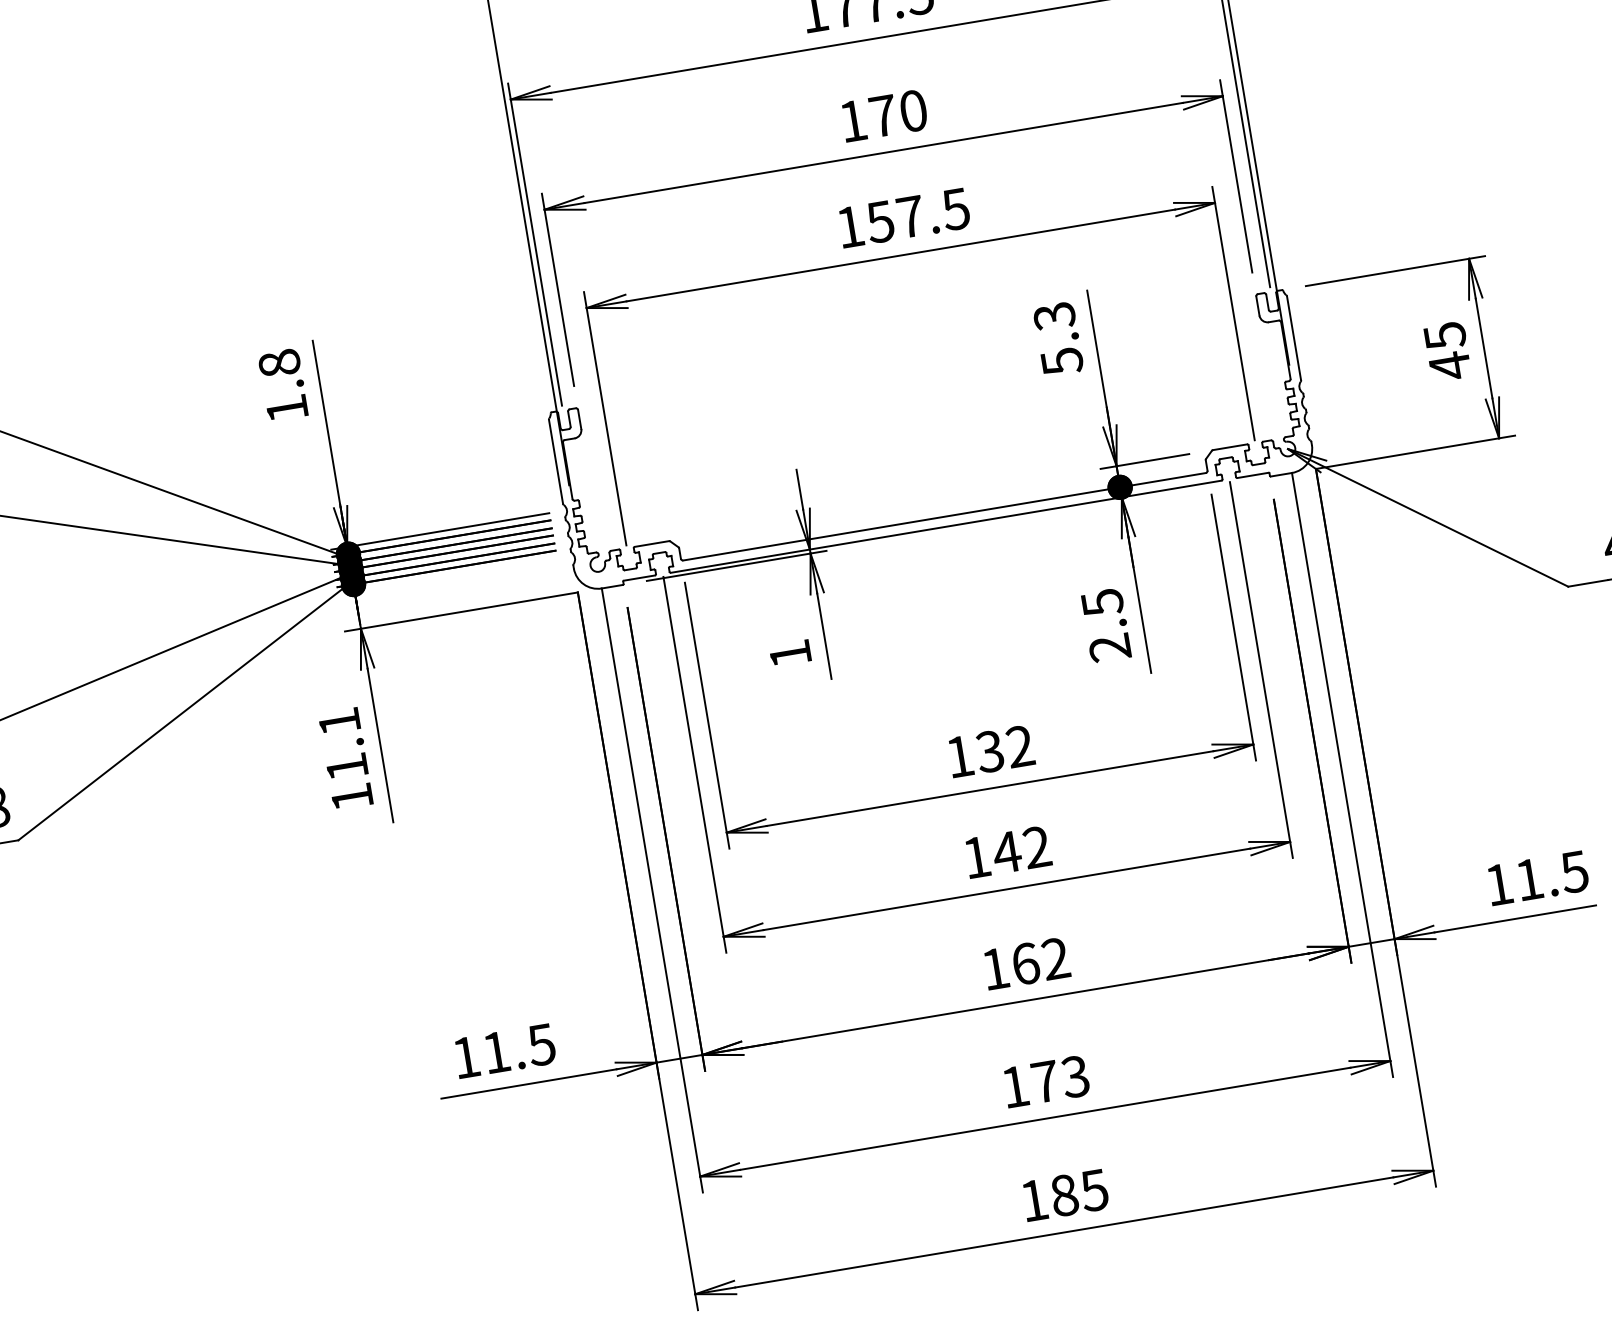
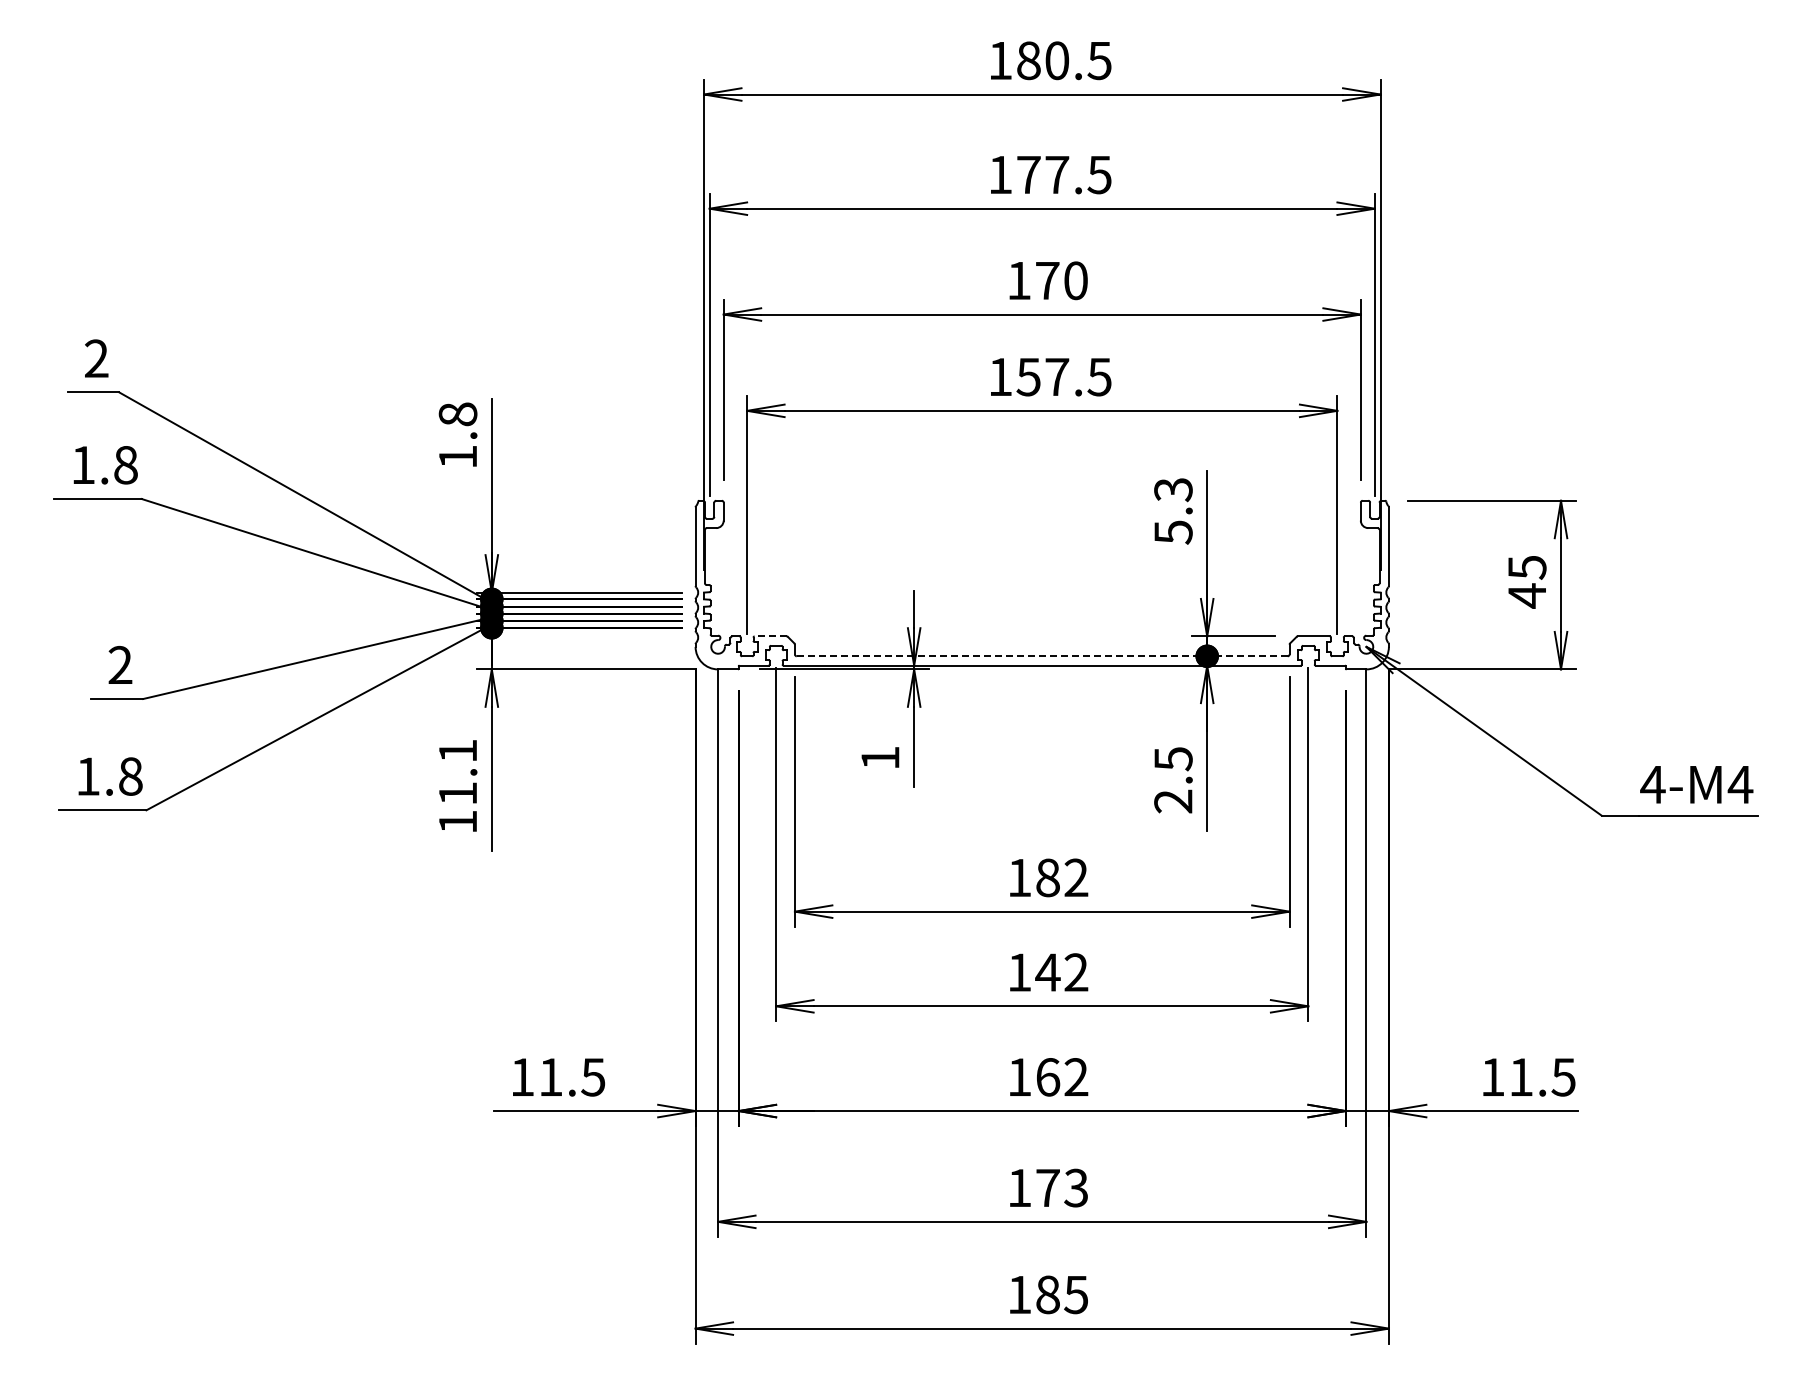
line: (943, 517) -> (1041, 656), solid -> dashed
line: (651, 544) -> (770, 636), solid -> dashed
text: (989, 751) -> (1047, 877), 132 -> 182

